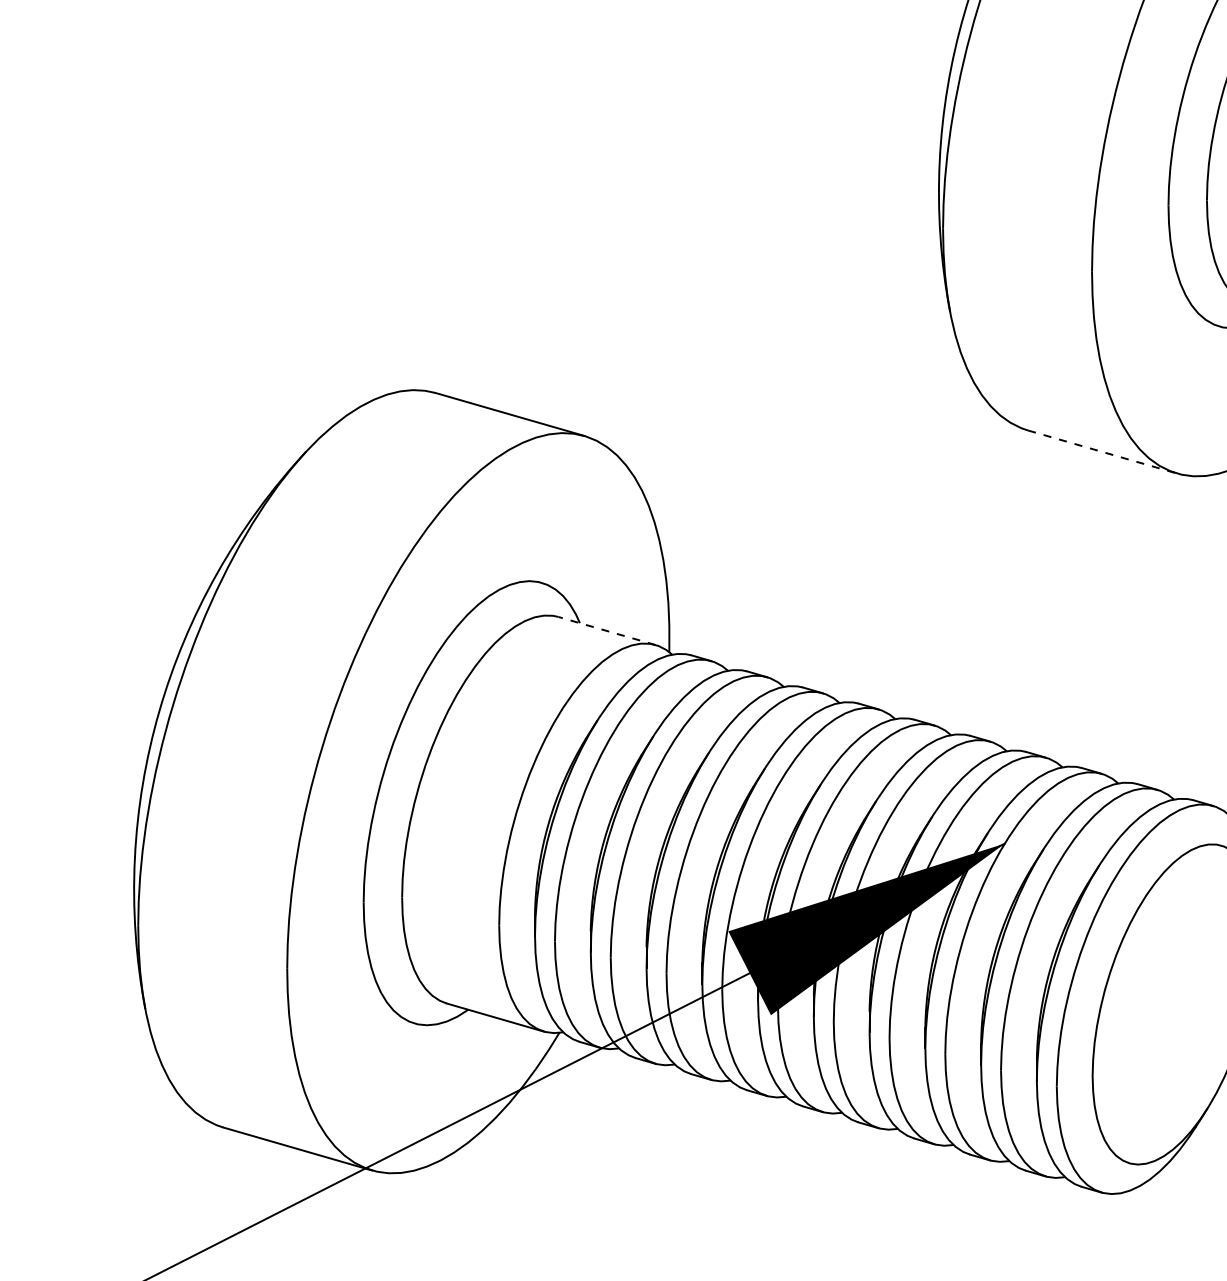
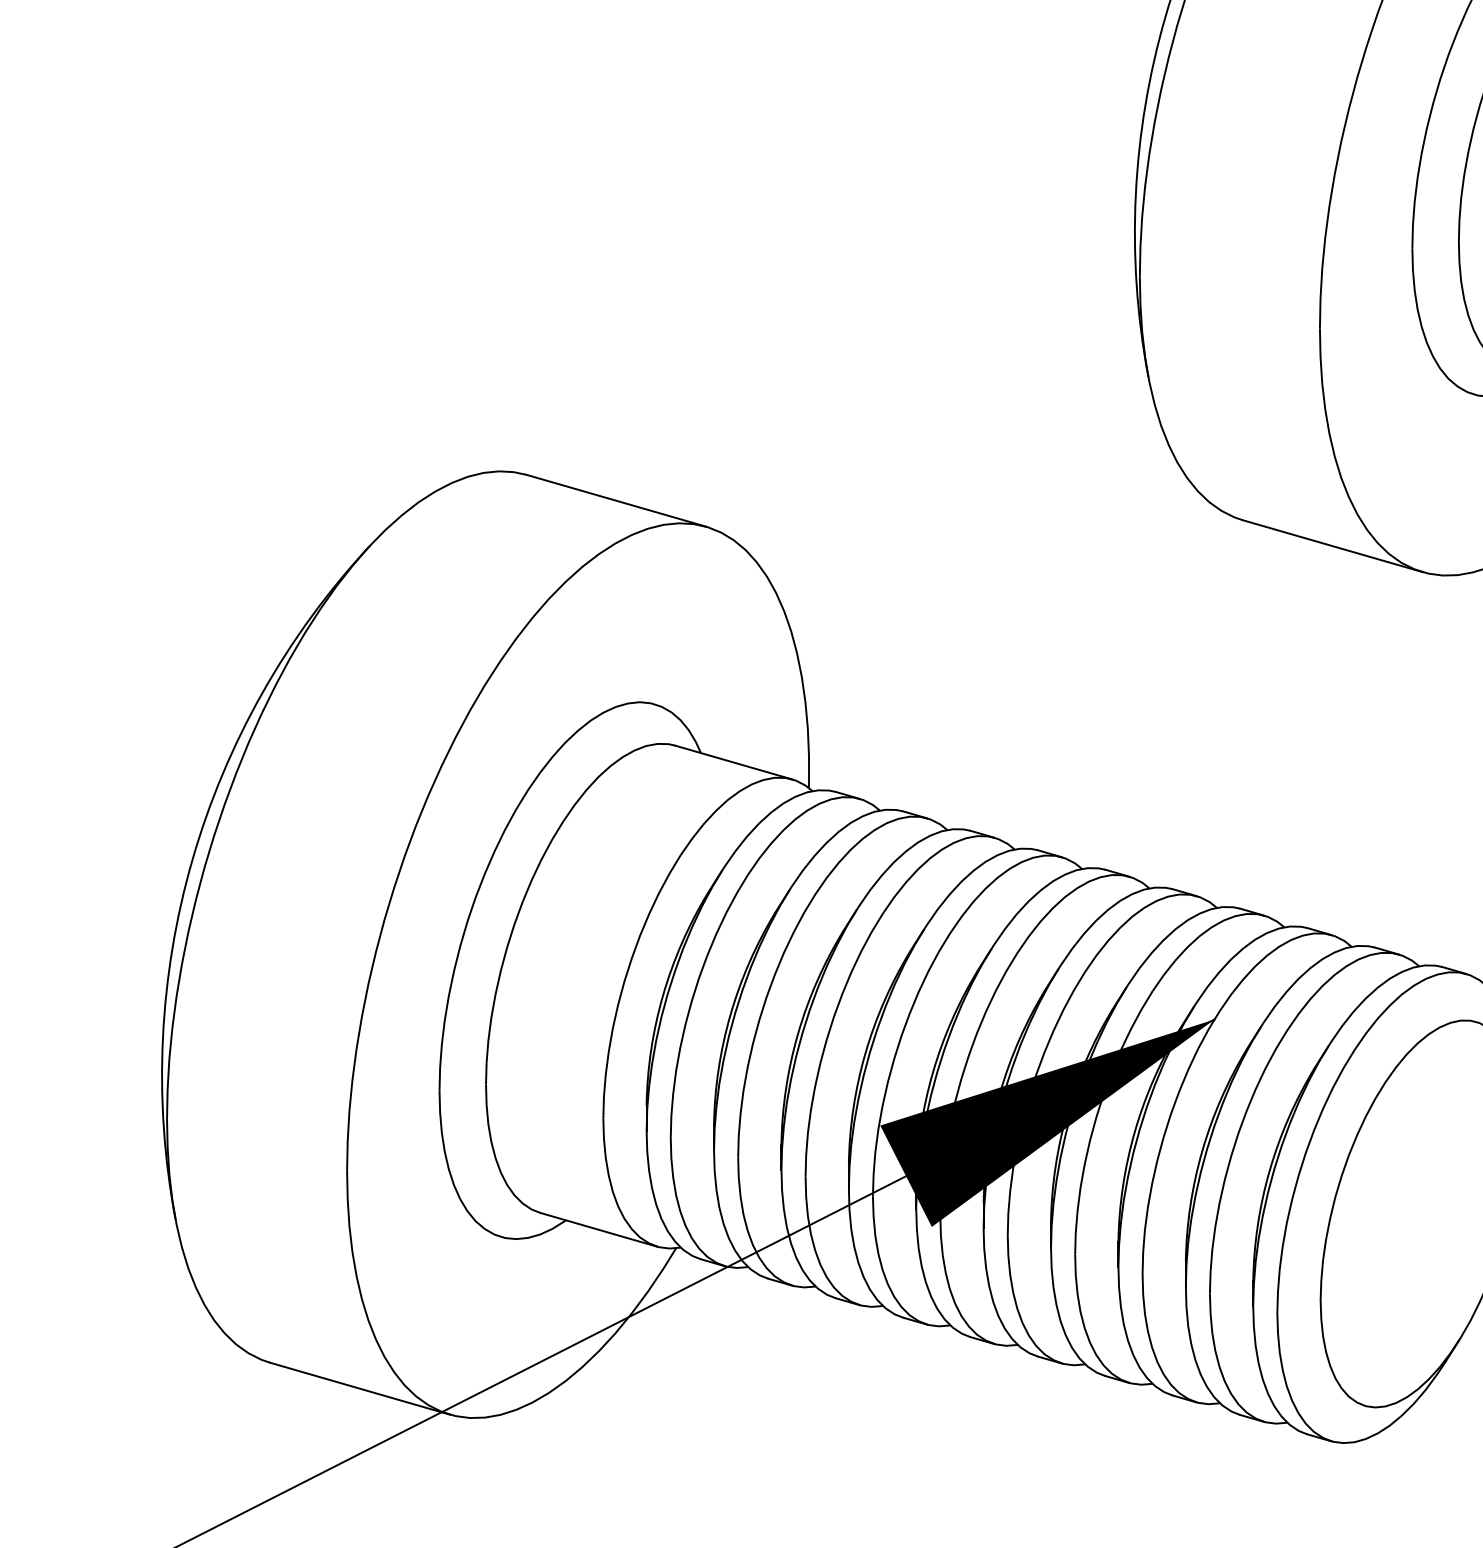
line: (1102, 452) -> (1332, 546), dashed -> solid
line: (606, 630) -> (733, 762), dashed -> solid

